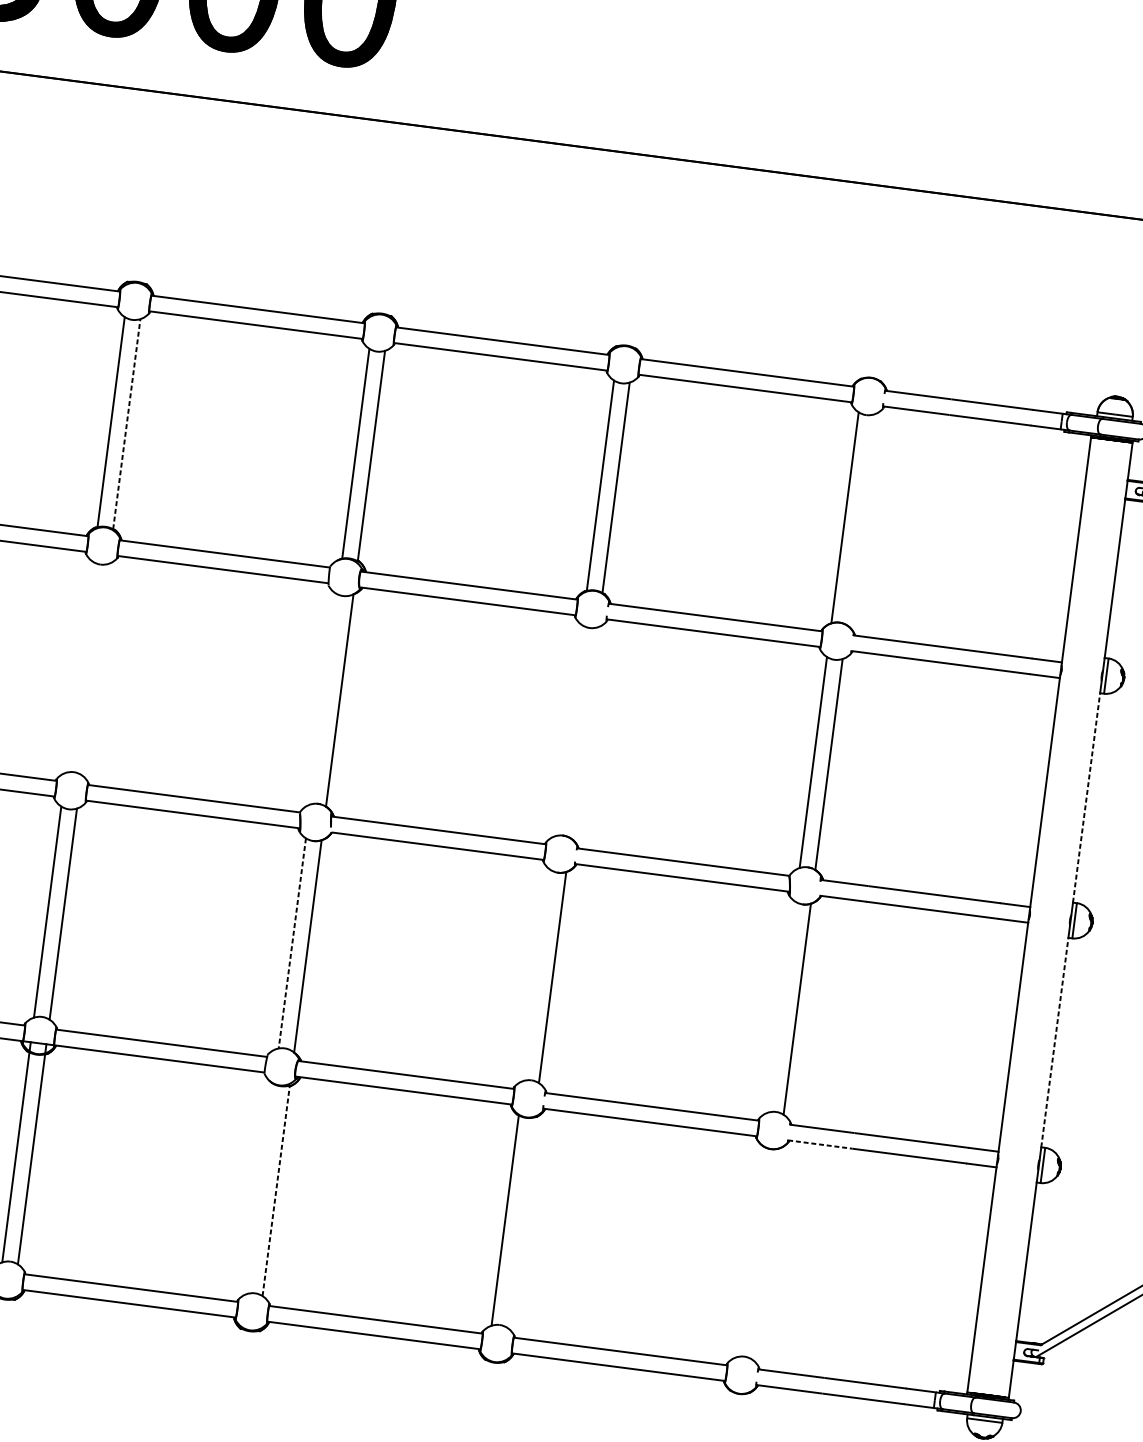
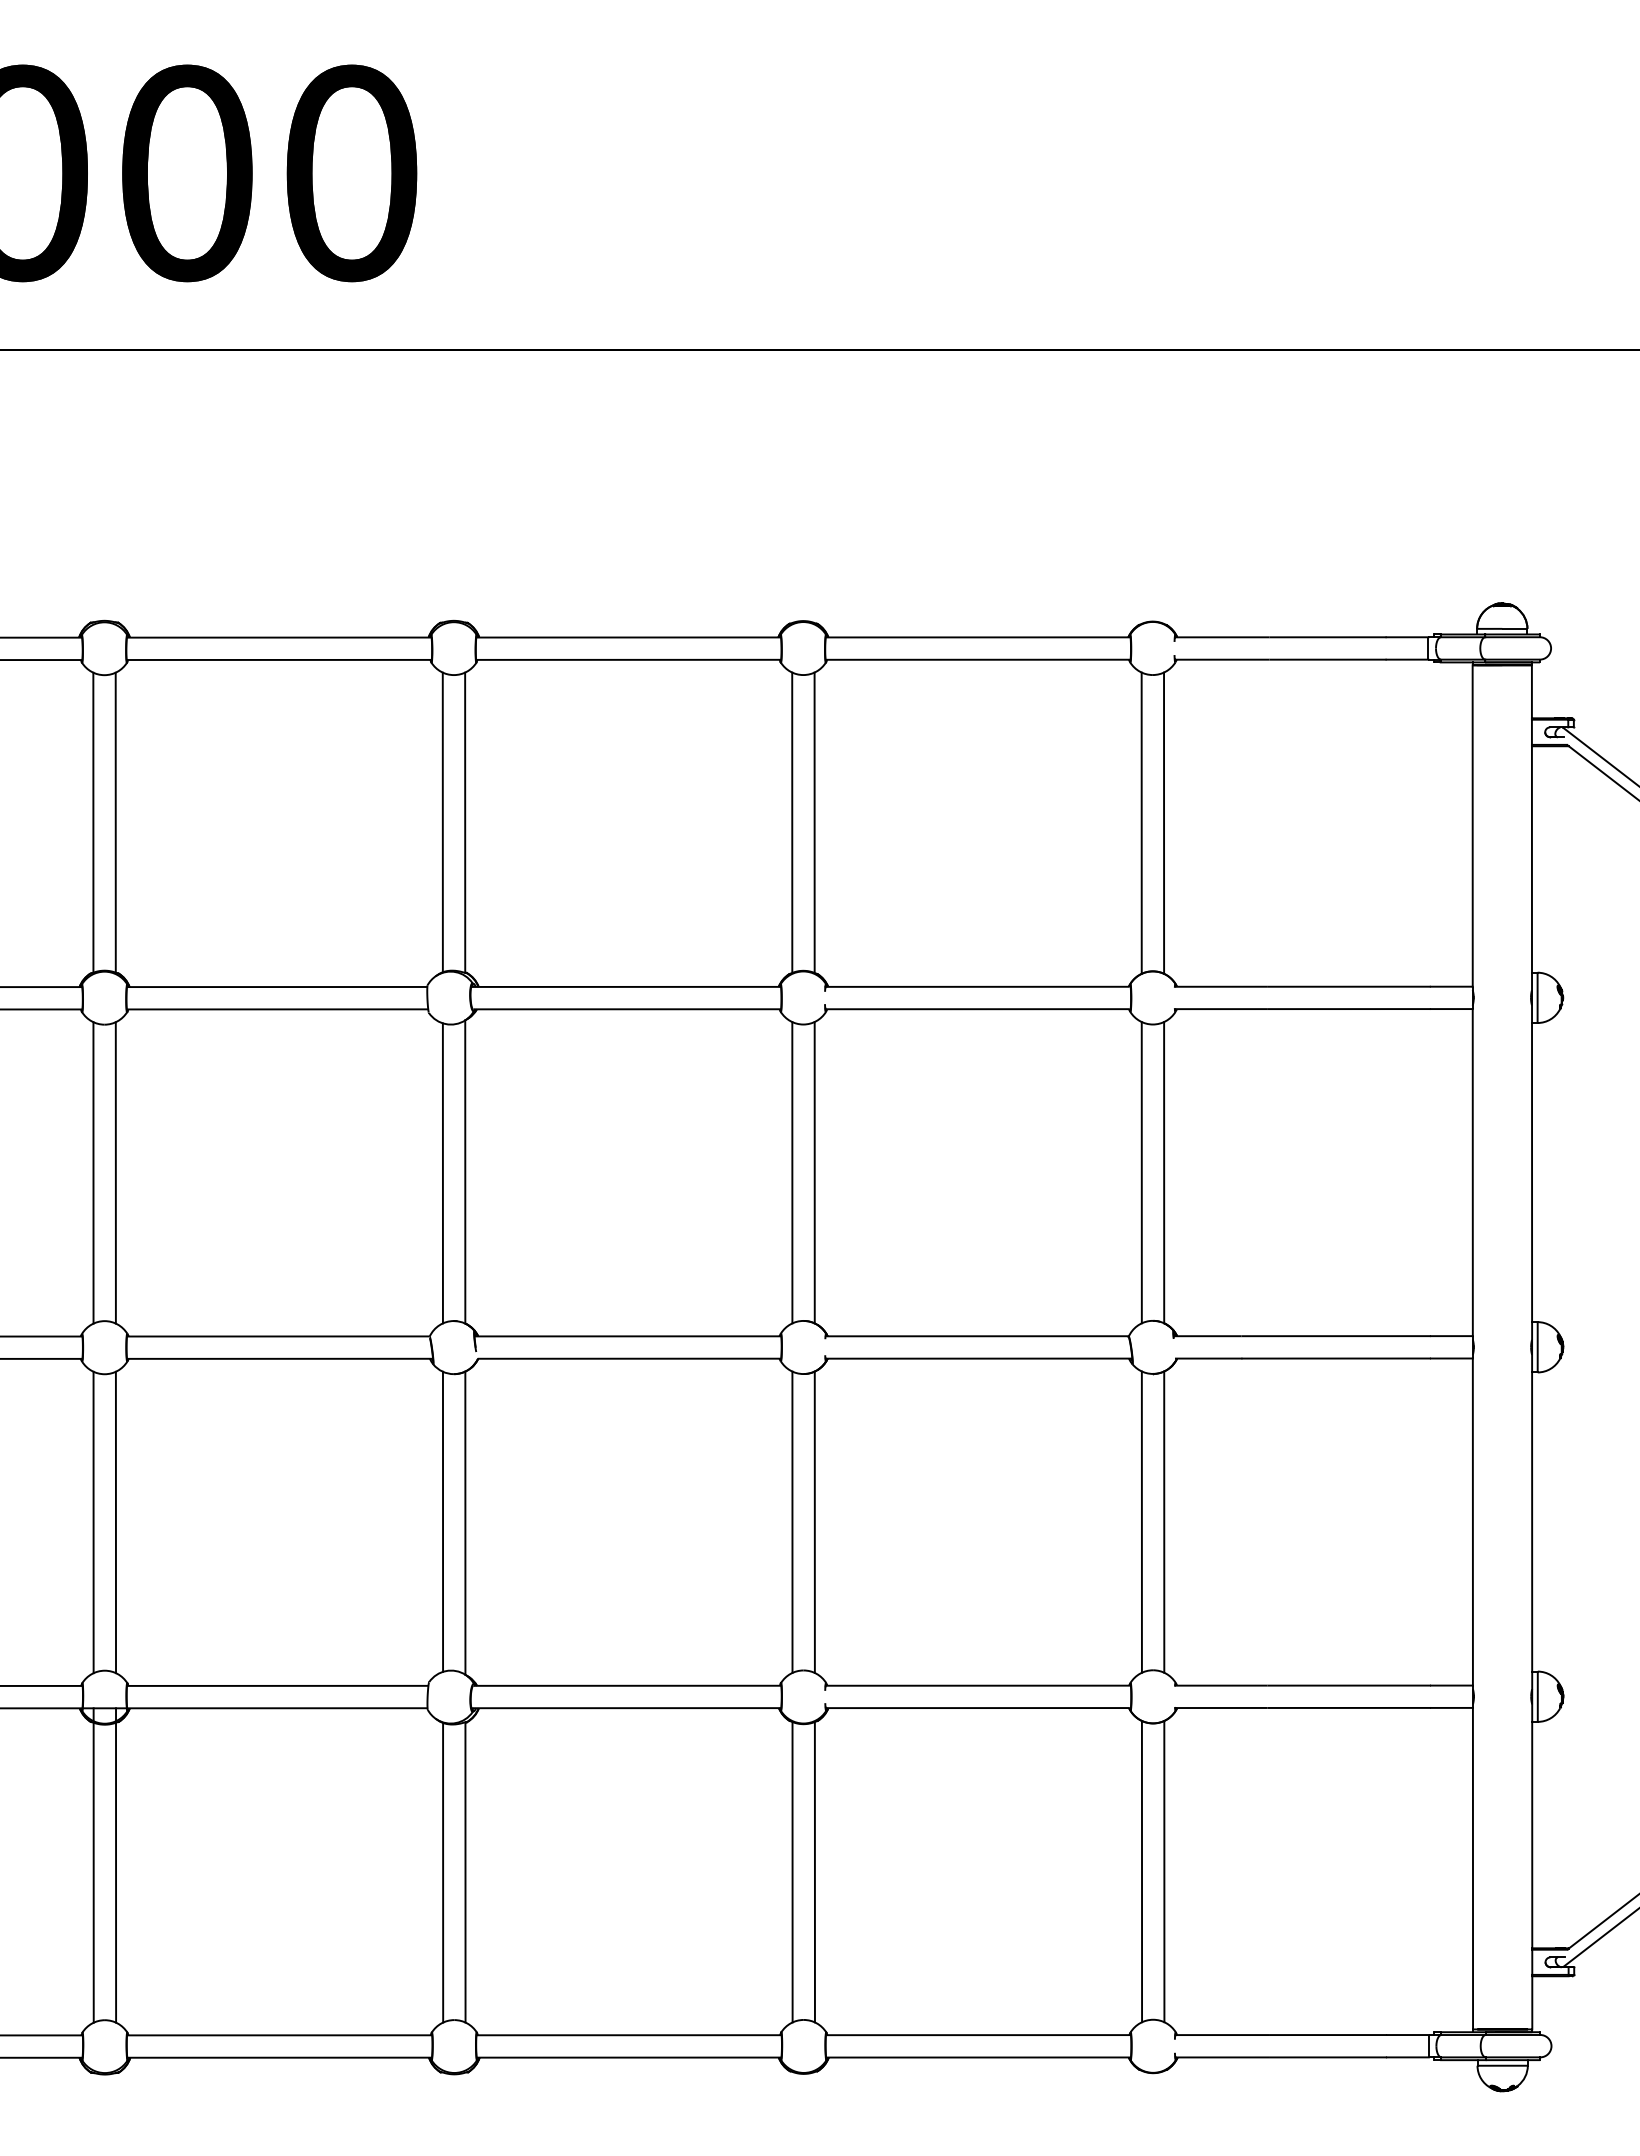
line: (126, 424) -> (115, 822), dashed -> solid
line: (861, 519) -> (1164, 822), added
line: (79, 667) -> (93, 1172), added
line: (94, 669) -> (115, 1172), added
line: (323, 699) -> (442, 1173), added
line: (568, 730) -> (792, 1172), added
line: (584, 732) -> (814, 1172), added
line: (1086, 797) -> (1532, 1172), dashed -> solid
line: (292, 943) -> (443, 1522), dashed -> solid
line: (537, 974) -> (792, 1521), added
line: (781, 1006) -> (1141, 1521), added
line: (1055, 1042) -> (1532, 1522), dashed -> solid
line: (819, 1144) -> (1220, 1708), dashed -> solid
line: (260, 1189) -> (443, 1872), added
line: (276, 1190) -> (465, 1871), dashed -> solid
line: (520, 1222) -> (814, 1872), added
line: (749, 1251) -> (1141, 1871), added
line: (765, 1253) -> (1164, 1871), added

